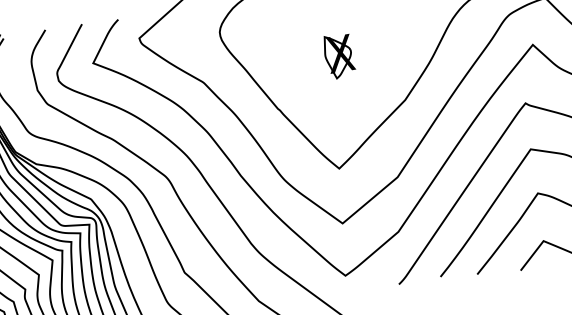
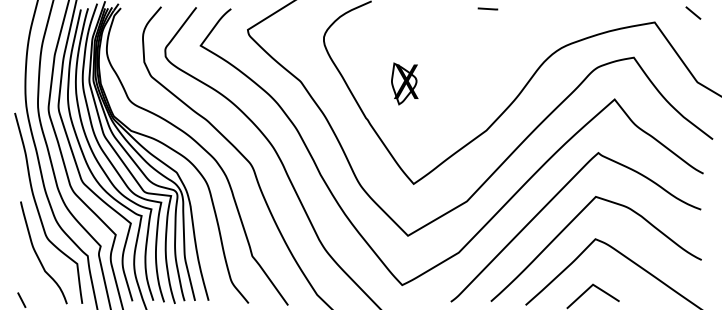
part: (338, 55) -> (404, 83), moved

